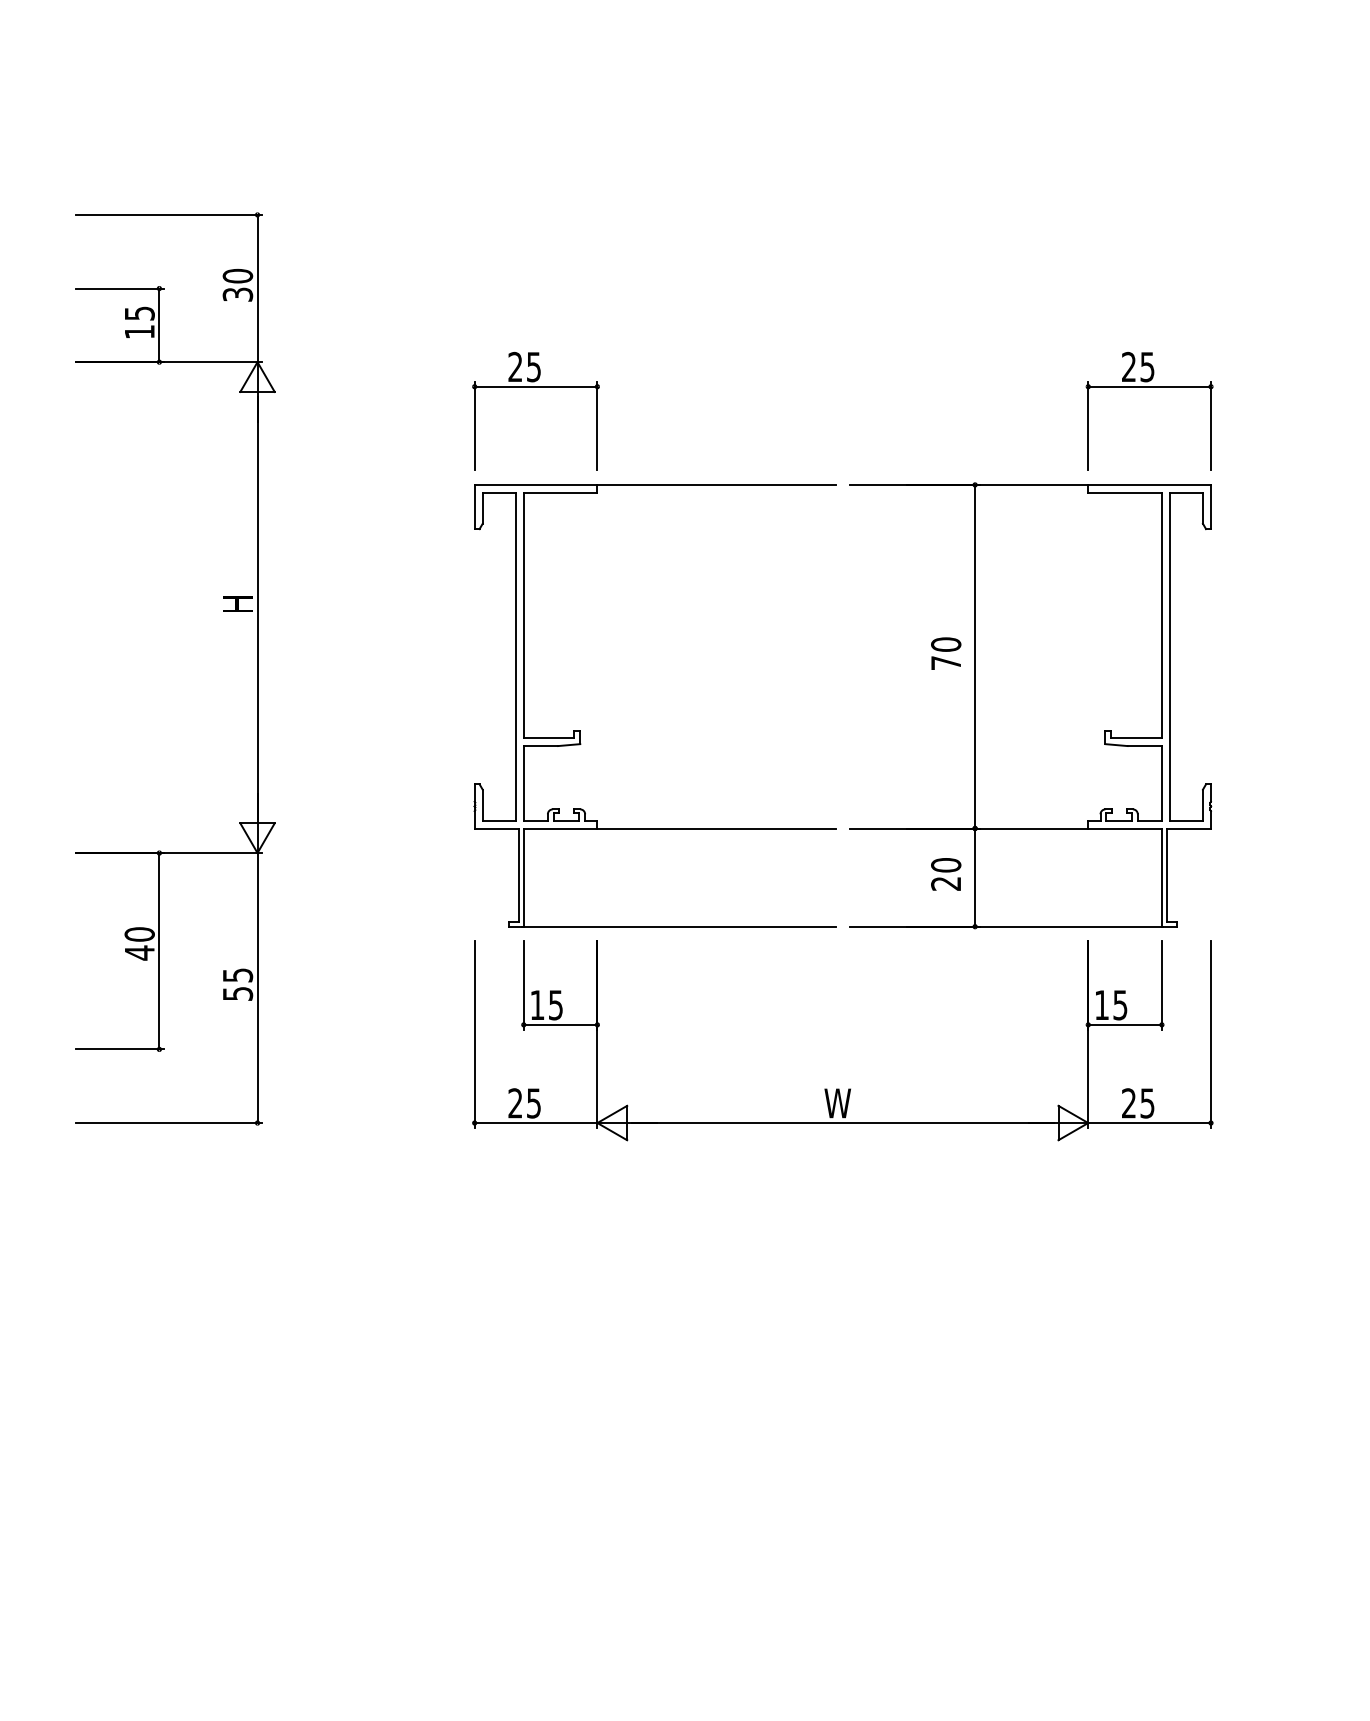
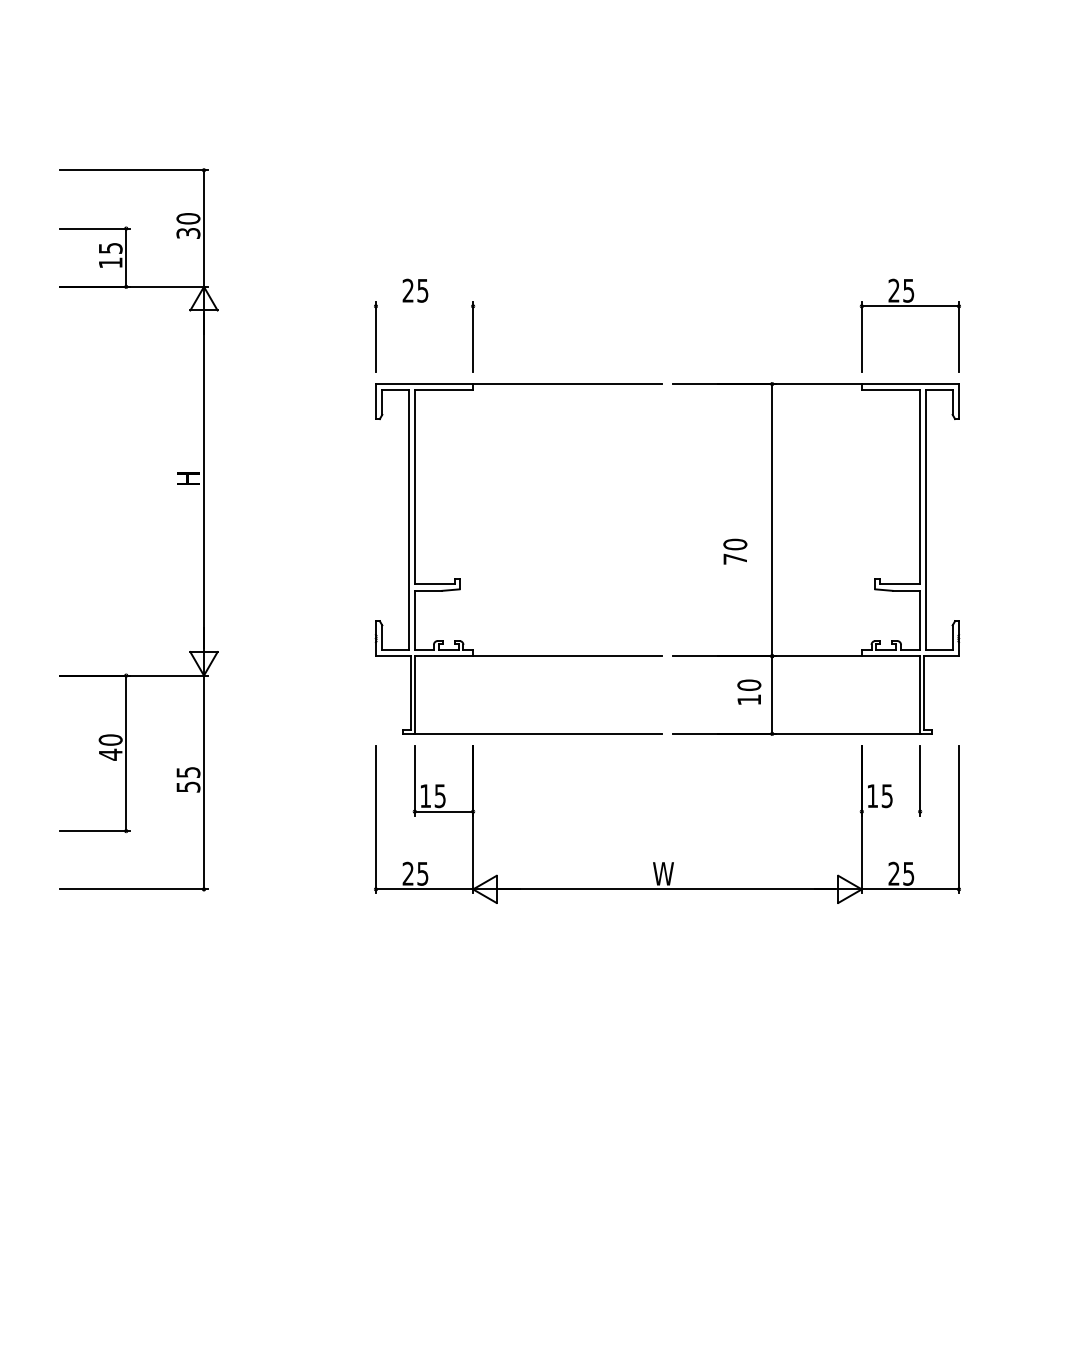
line: (535, 386) -> (424, 306), removed
text: (946, 653) -> (735, 551), moved
text: (945, 883) -> (748, 699), 20 -> 10
line: (1124, 1024) -> (890, 811), removed

